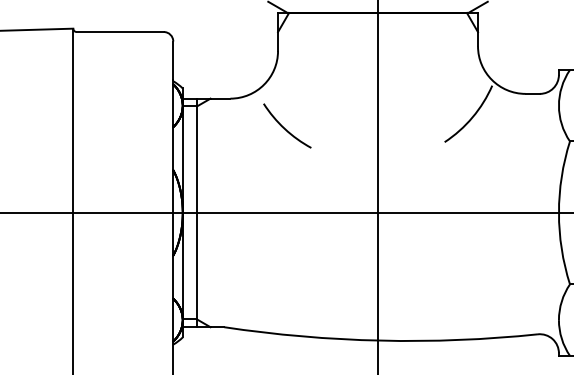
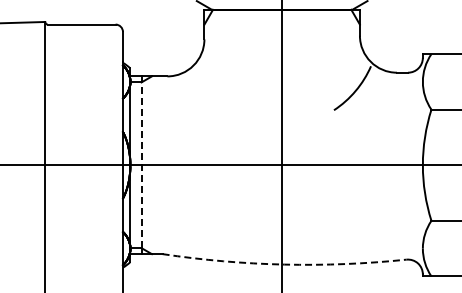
arc: (284, 127) -> (209, 98), removed
line: (197, 213) -> (141, 165), solid -> dashed
arc: (381, 340) -> (284, 264), solid -> dashed

